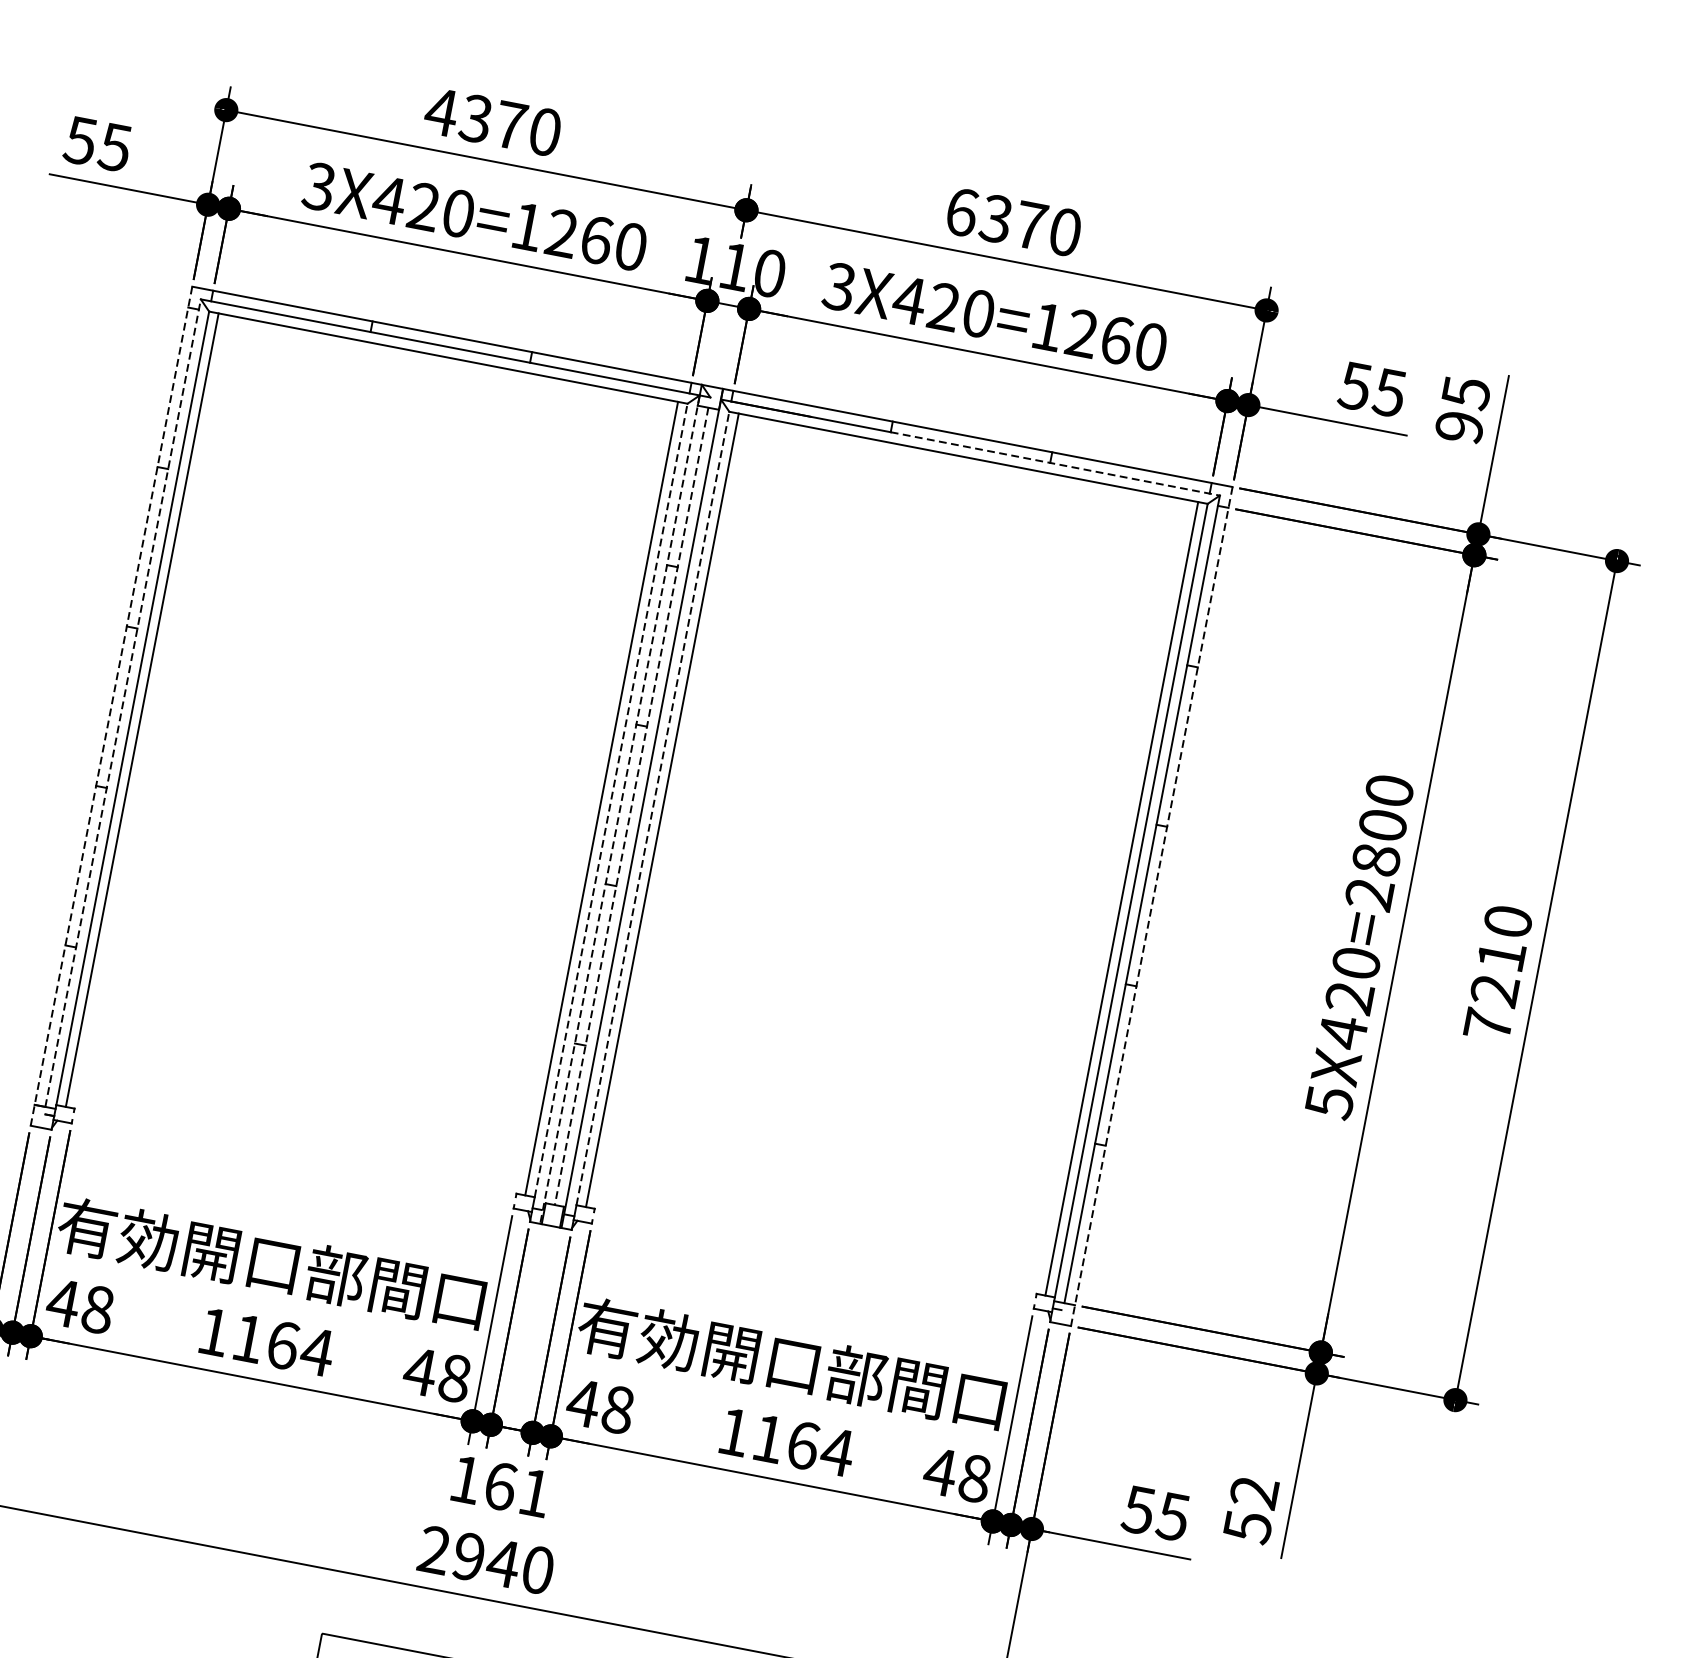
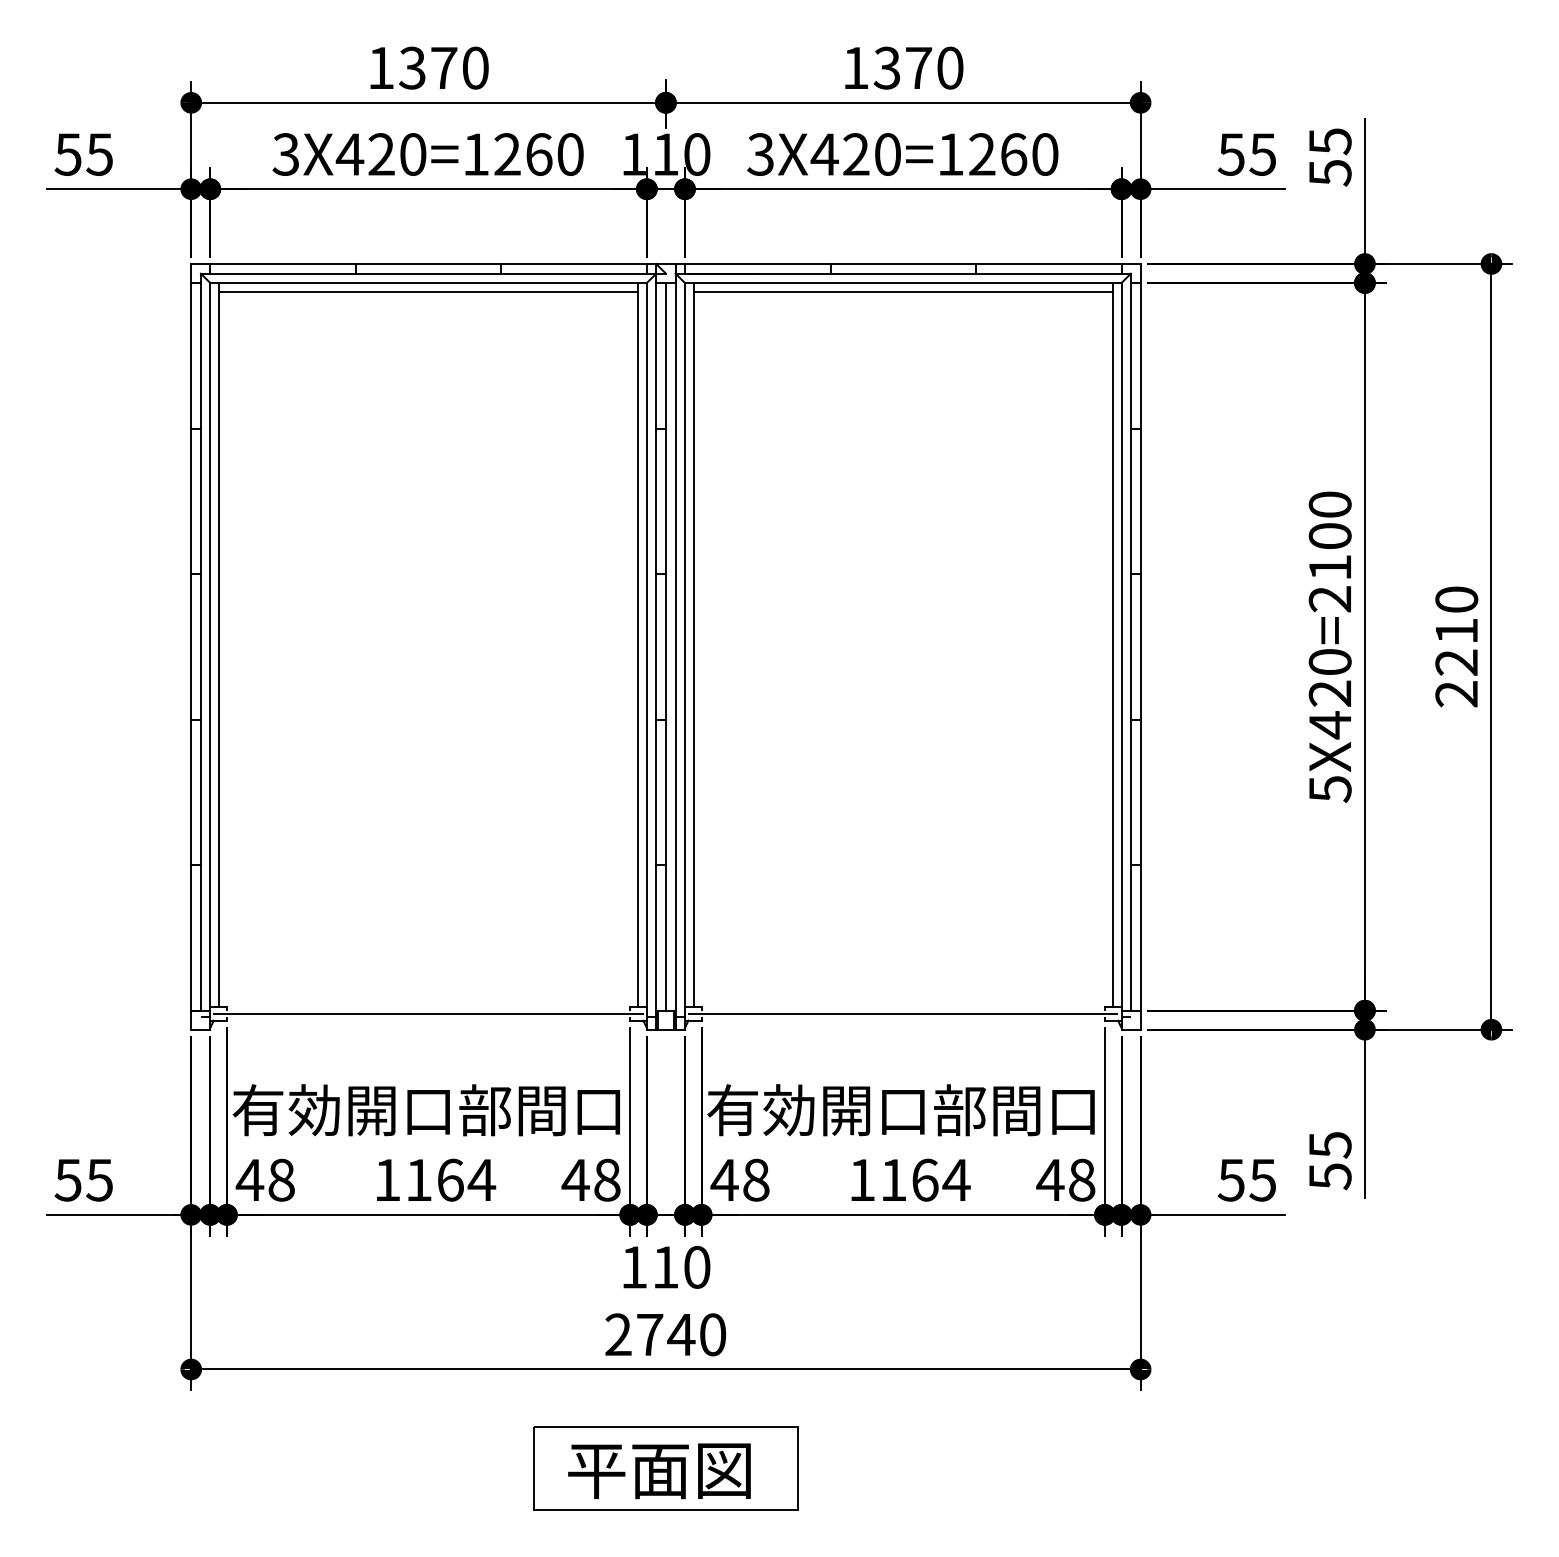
text: (441, 111) -> (380, 67), 4370 -> 1370
text: (962, 211) -> (856, 67), 6370 -> 1370
line: (446, 366) -> (428, 291), added
text: (1458, 427) -> (1329, 173), 95 -> 55
line: (1056, 463) -> (981, 273), dashed -> solid
line: (965, 466) -> (902, 291), added
line: (122, 702) -> (200, 641), dashed -> solid
line: (111, 705) -> (191, 646), dashed -> solid
line: (610, 799) -> (646, 644), dashed -> solid
line: (631, 805) -> (665, 646), dashed -> solid
line: (652, 807) -> (684, 644), dashed -> solid
line: (620, 810) -> (656, 652), dashed -> solid
text: (1375, 859) -> (1329, 567), 5X420=2800 -> 5X420=2100
line: (1151, 906) -> (1140, 646), dashed -> solid
text: (1487, 1025) -> (1456, 694), 7210 -> 2210
line: (294, 1158) -> (428, 1013), added
line: (814, 1258) -> (903, 1013), added
text: (517, 1489) -> (681, 1267), 161 -> 110
text: (1253, 1492) -> (1329, 1145), 52 -> 55
text: (469, 1556) -> (650, 1334), 2940 -> 2740

